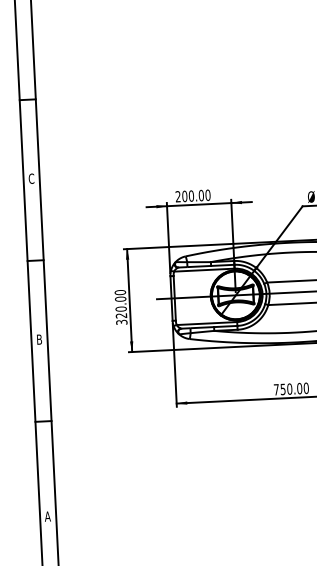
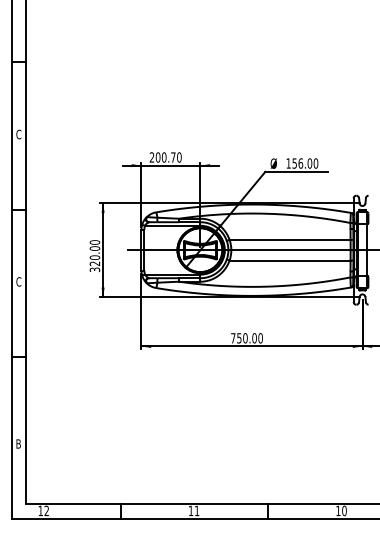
text: (201, 195) -> (173, 157), 200.00 -> 200.70
text: (38, 339) -> (18, 281), B -> C
text: (47, 516) -> (18, 443), A -> B

